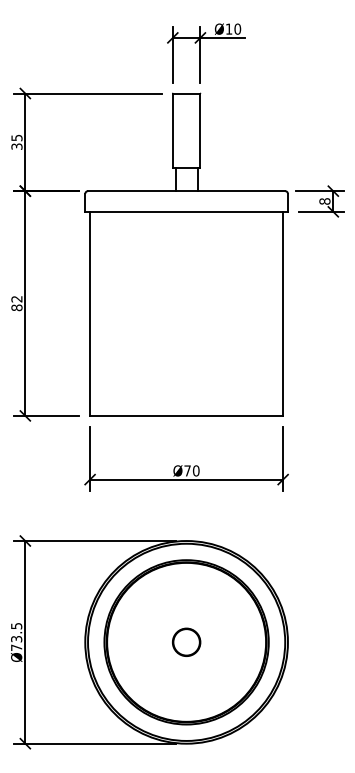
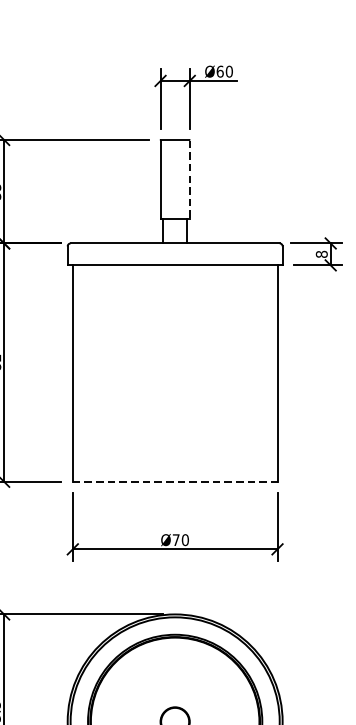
text: (228, 28) -> (219, 70), Ø10 -> Ø60
line: (200, 131) -> (189, 180), solid -> dashed
line: (186, 415) -> (175, 481), solid -> dashed

